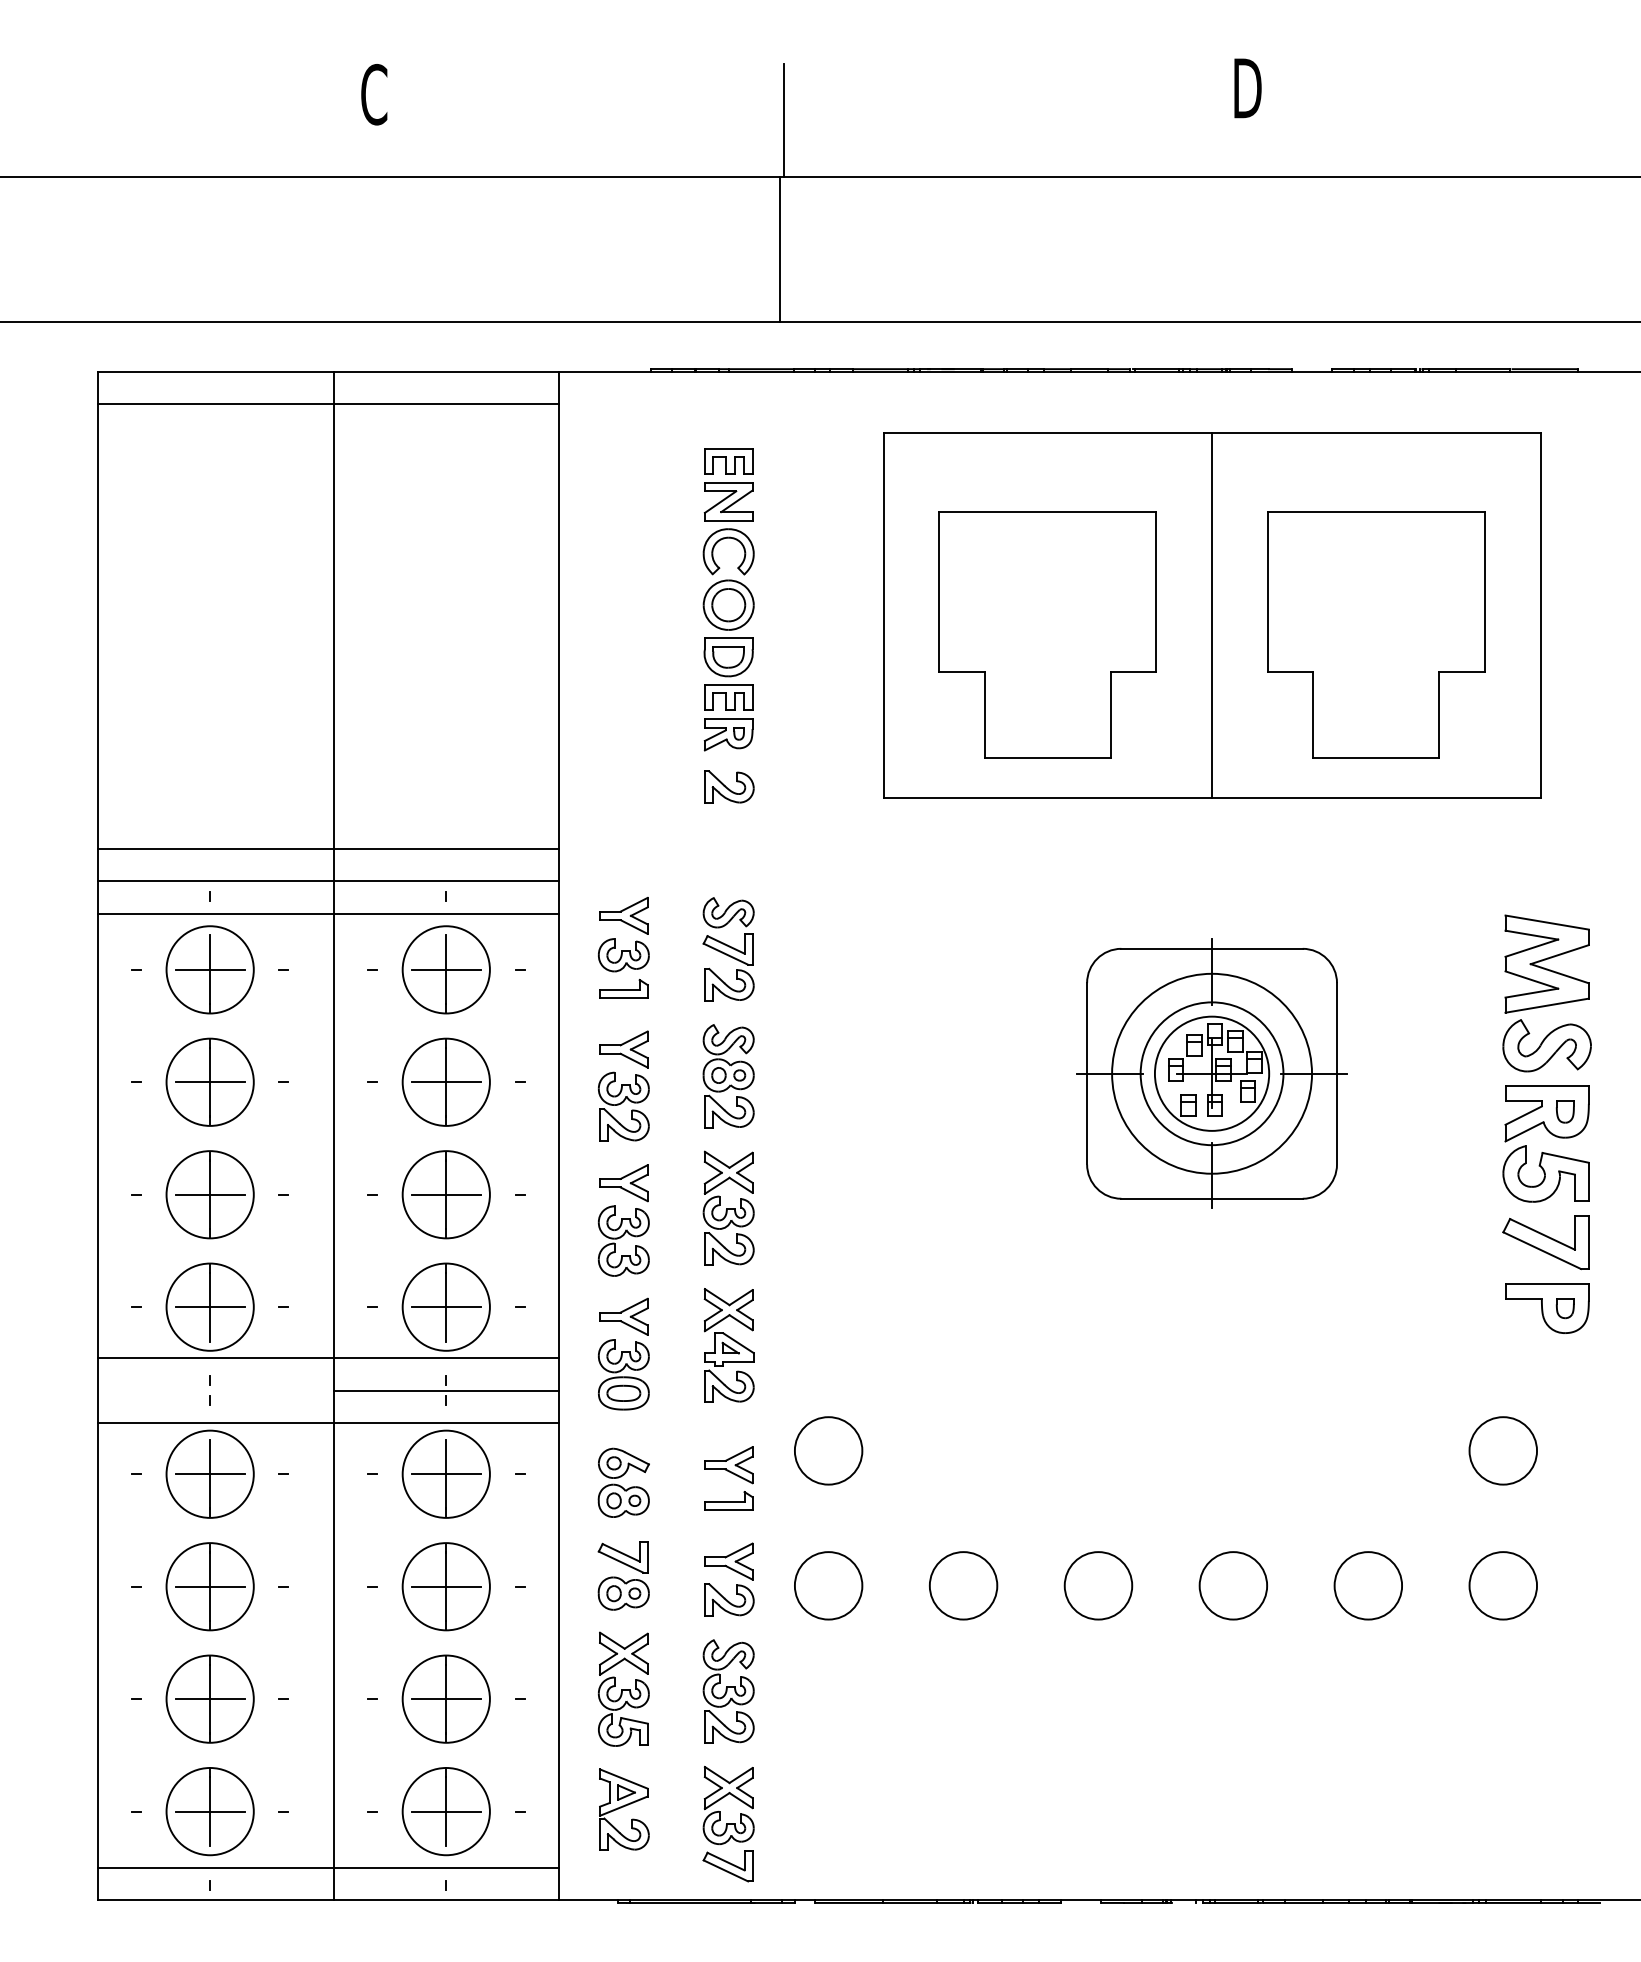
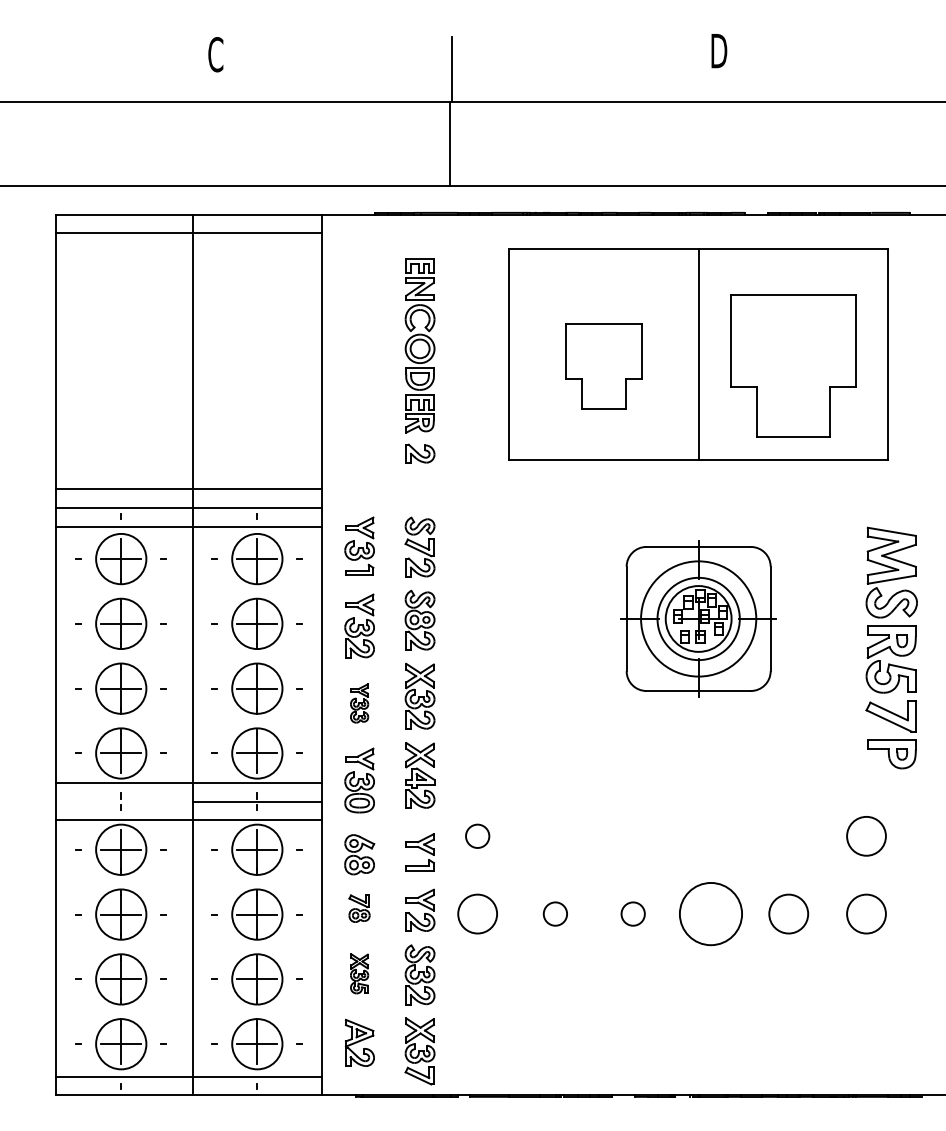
part: (1046, 633) -> (603, 365), size x0.6
part: (623, 1220) -> (359, 703), size x0.6
circle: (828, 1449) -> (477, 835), size x0.6
part: (623, 1576) -> (359, 908), size x0.7
circle: (963, 1584) -> (555, 913), size x0.6
circle: (1097, 1584) -> (632, 913), size x0.6
circle: (1232, 1584) -> (710, 913), size x1.6
part: (623, 1688) -> (359, 973), size x0.6

